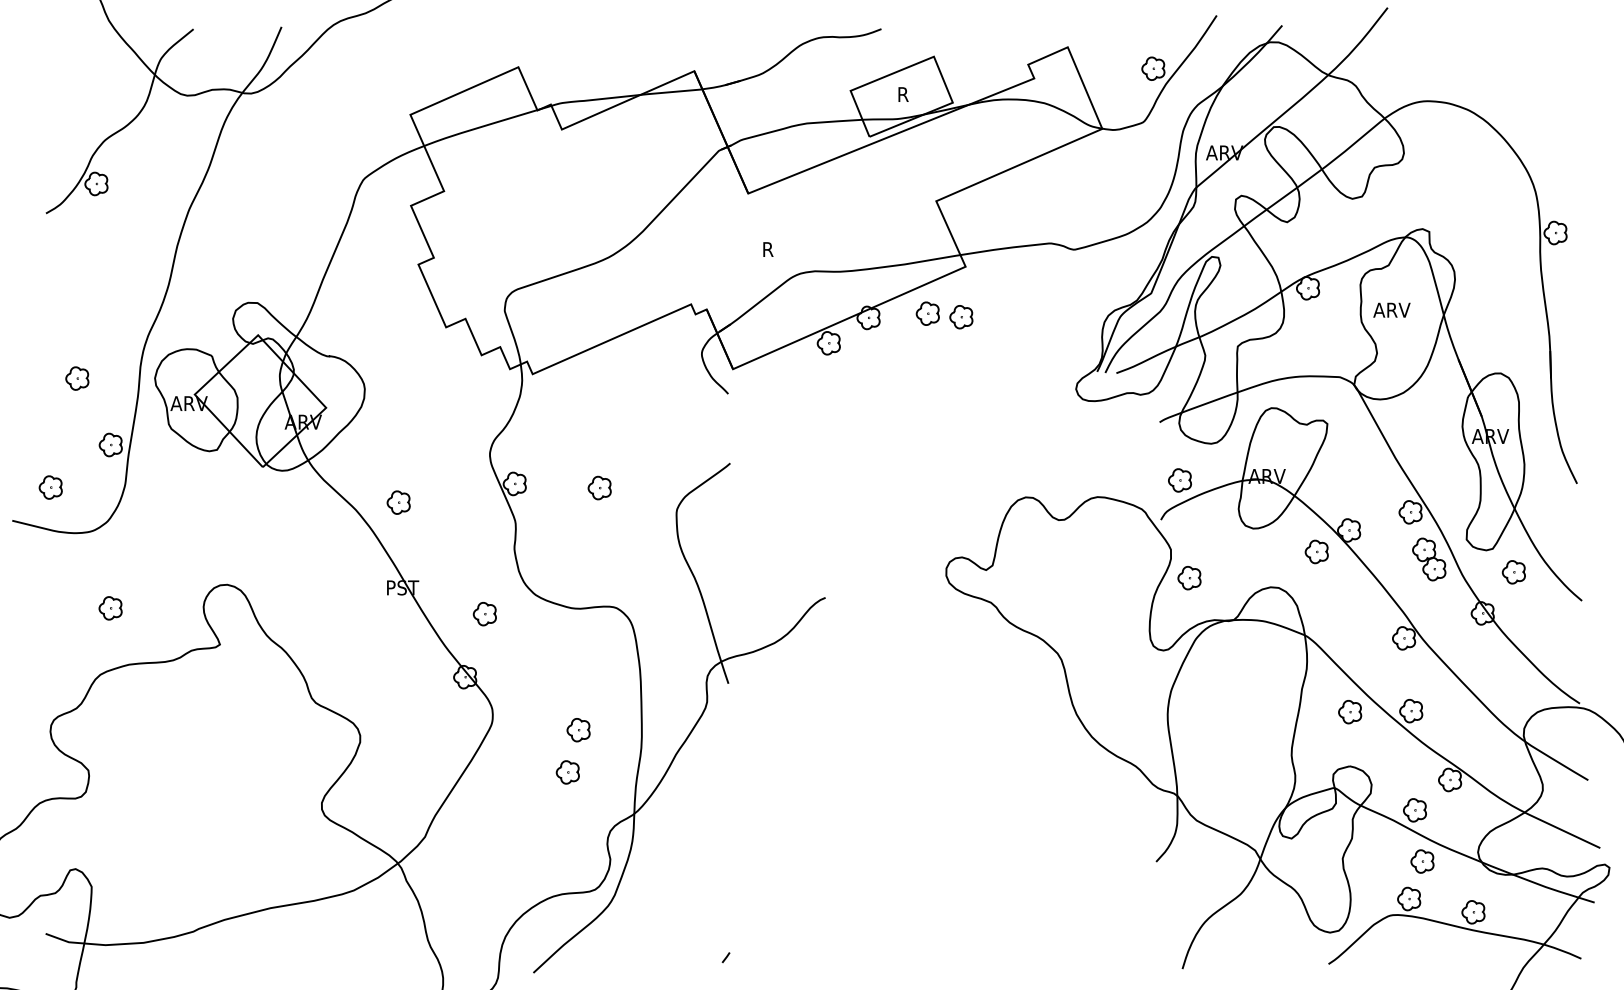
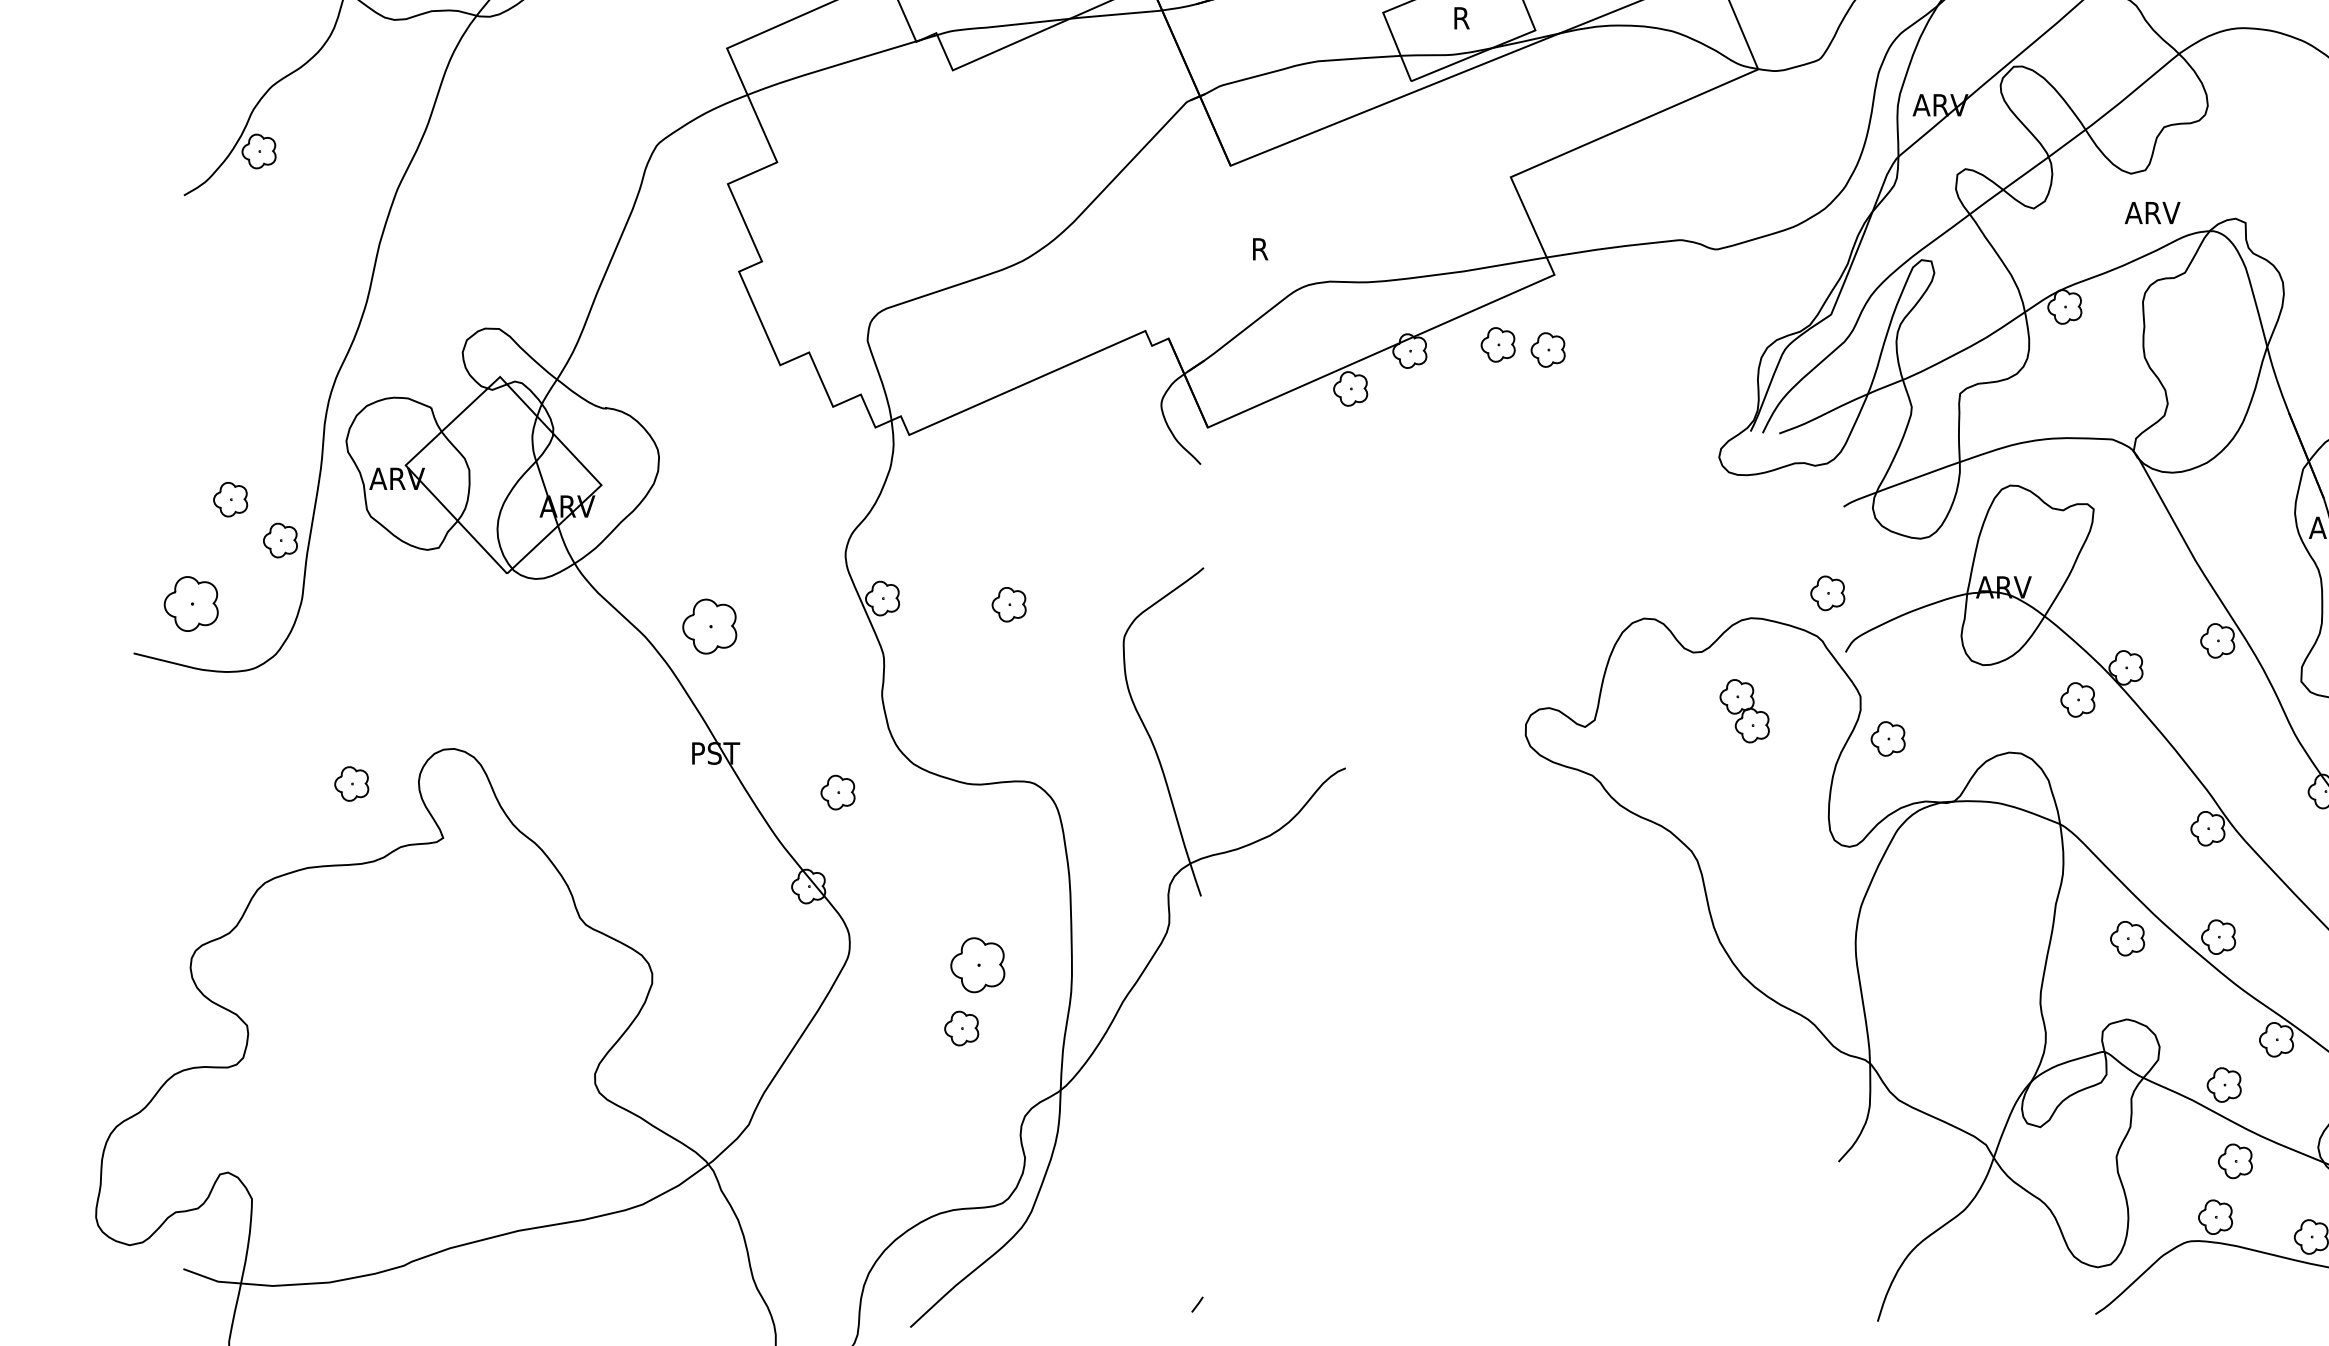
text: (1391, 309) -> (2151, 211), moved
part: (77, 378) -> (230, 499), moved
part: (1179, 480) -> (1827, 593), moved
part: (50, 487) -> (190, 603), size x1.6
part: (398, 502) -> (709, 626), size x1.6
part: (1429, 559) -> (1745, 711), moved
part: (110, 608) -> (351, 784), moved
part: (578, 730) -> (977, 966), size x1.6

